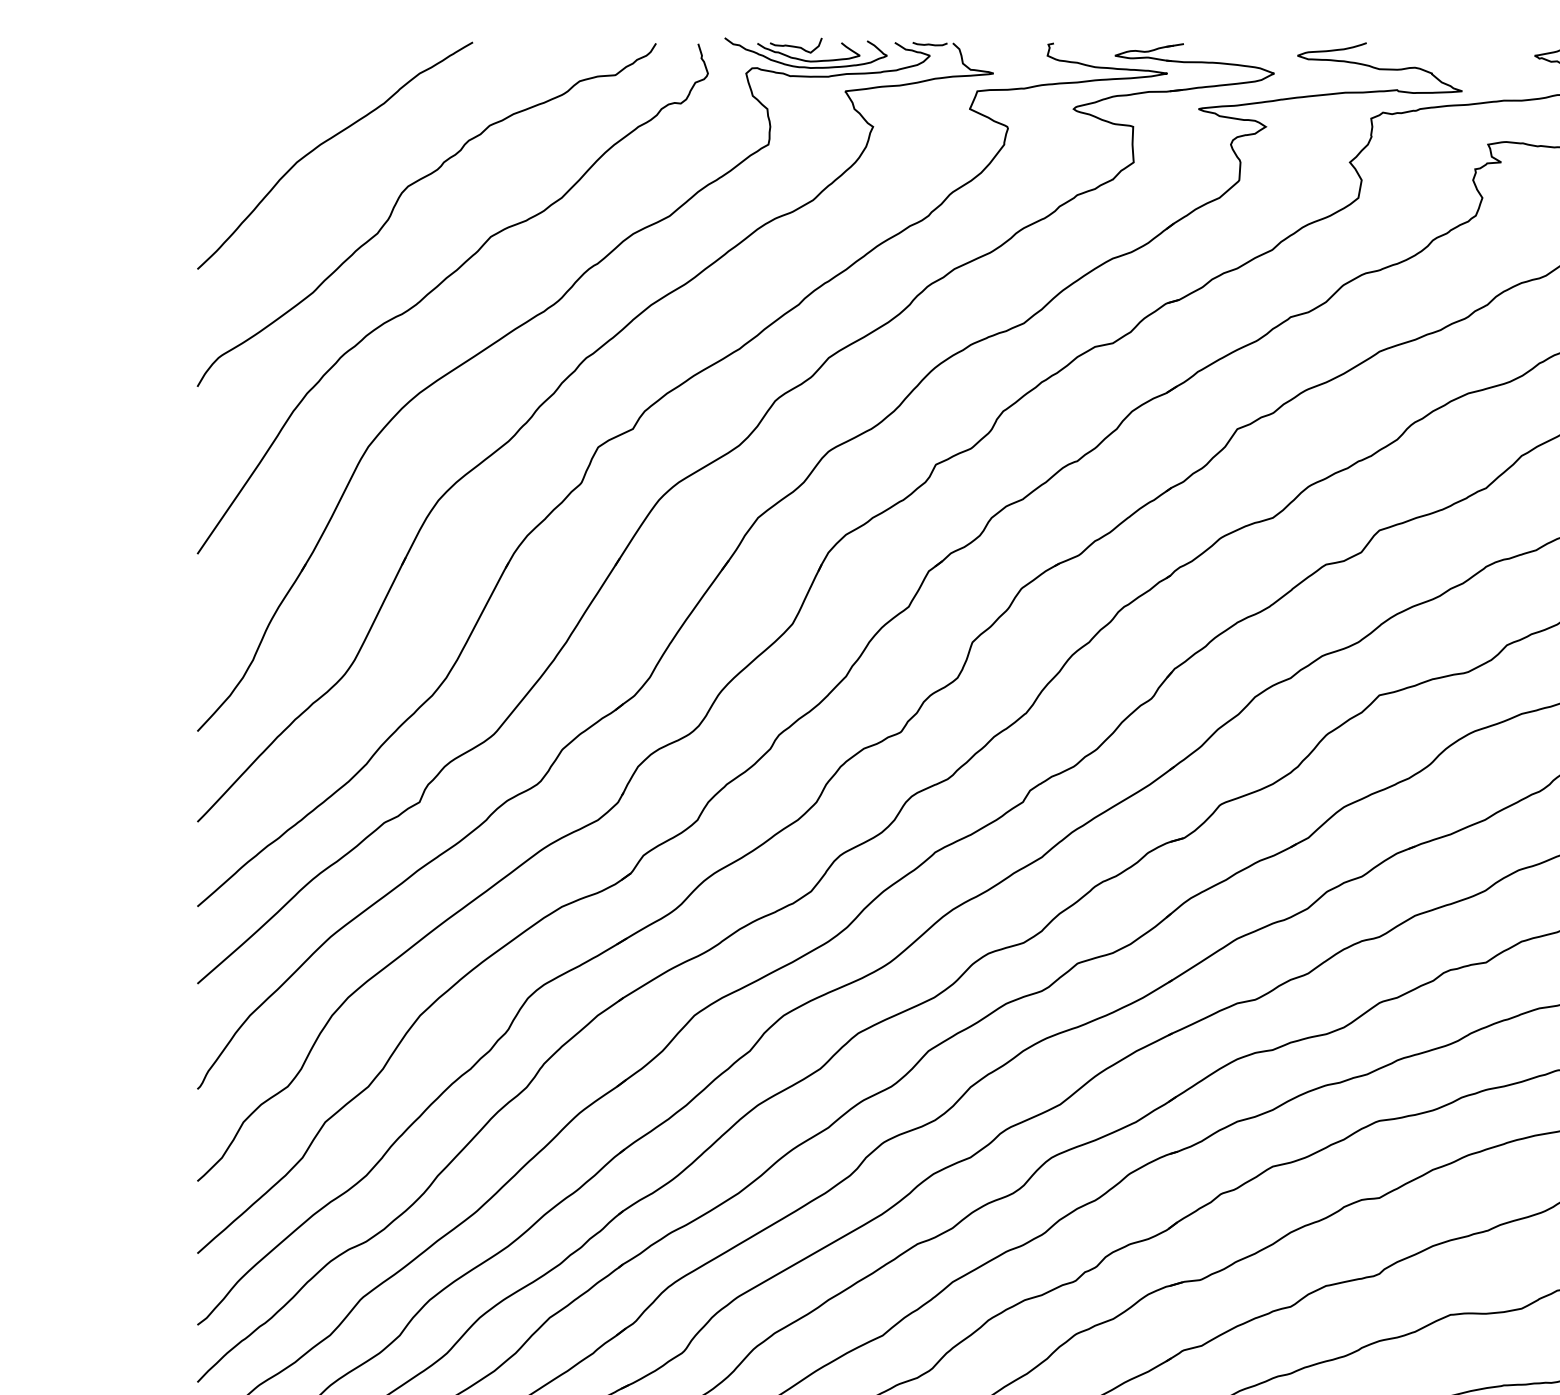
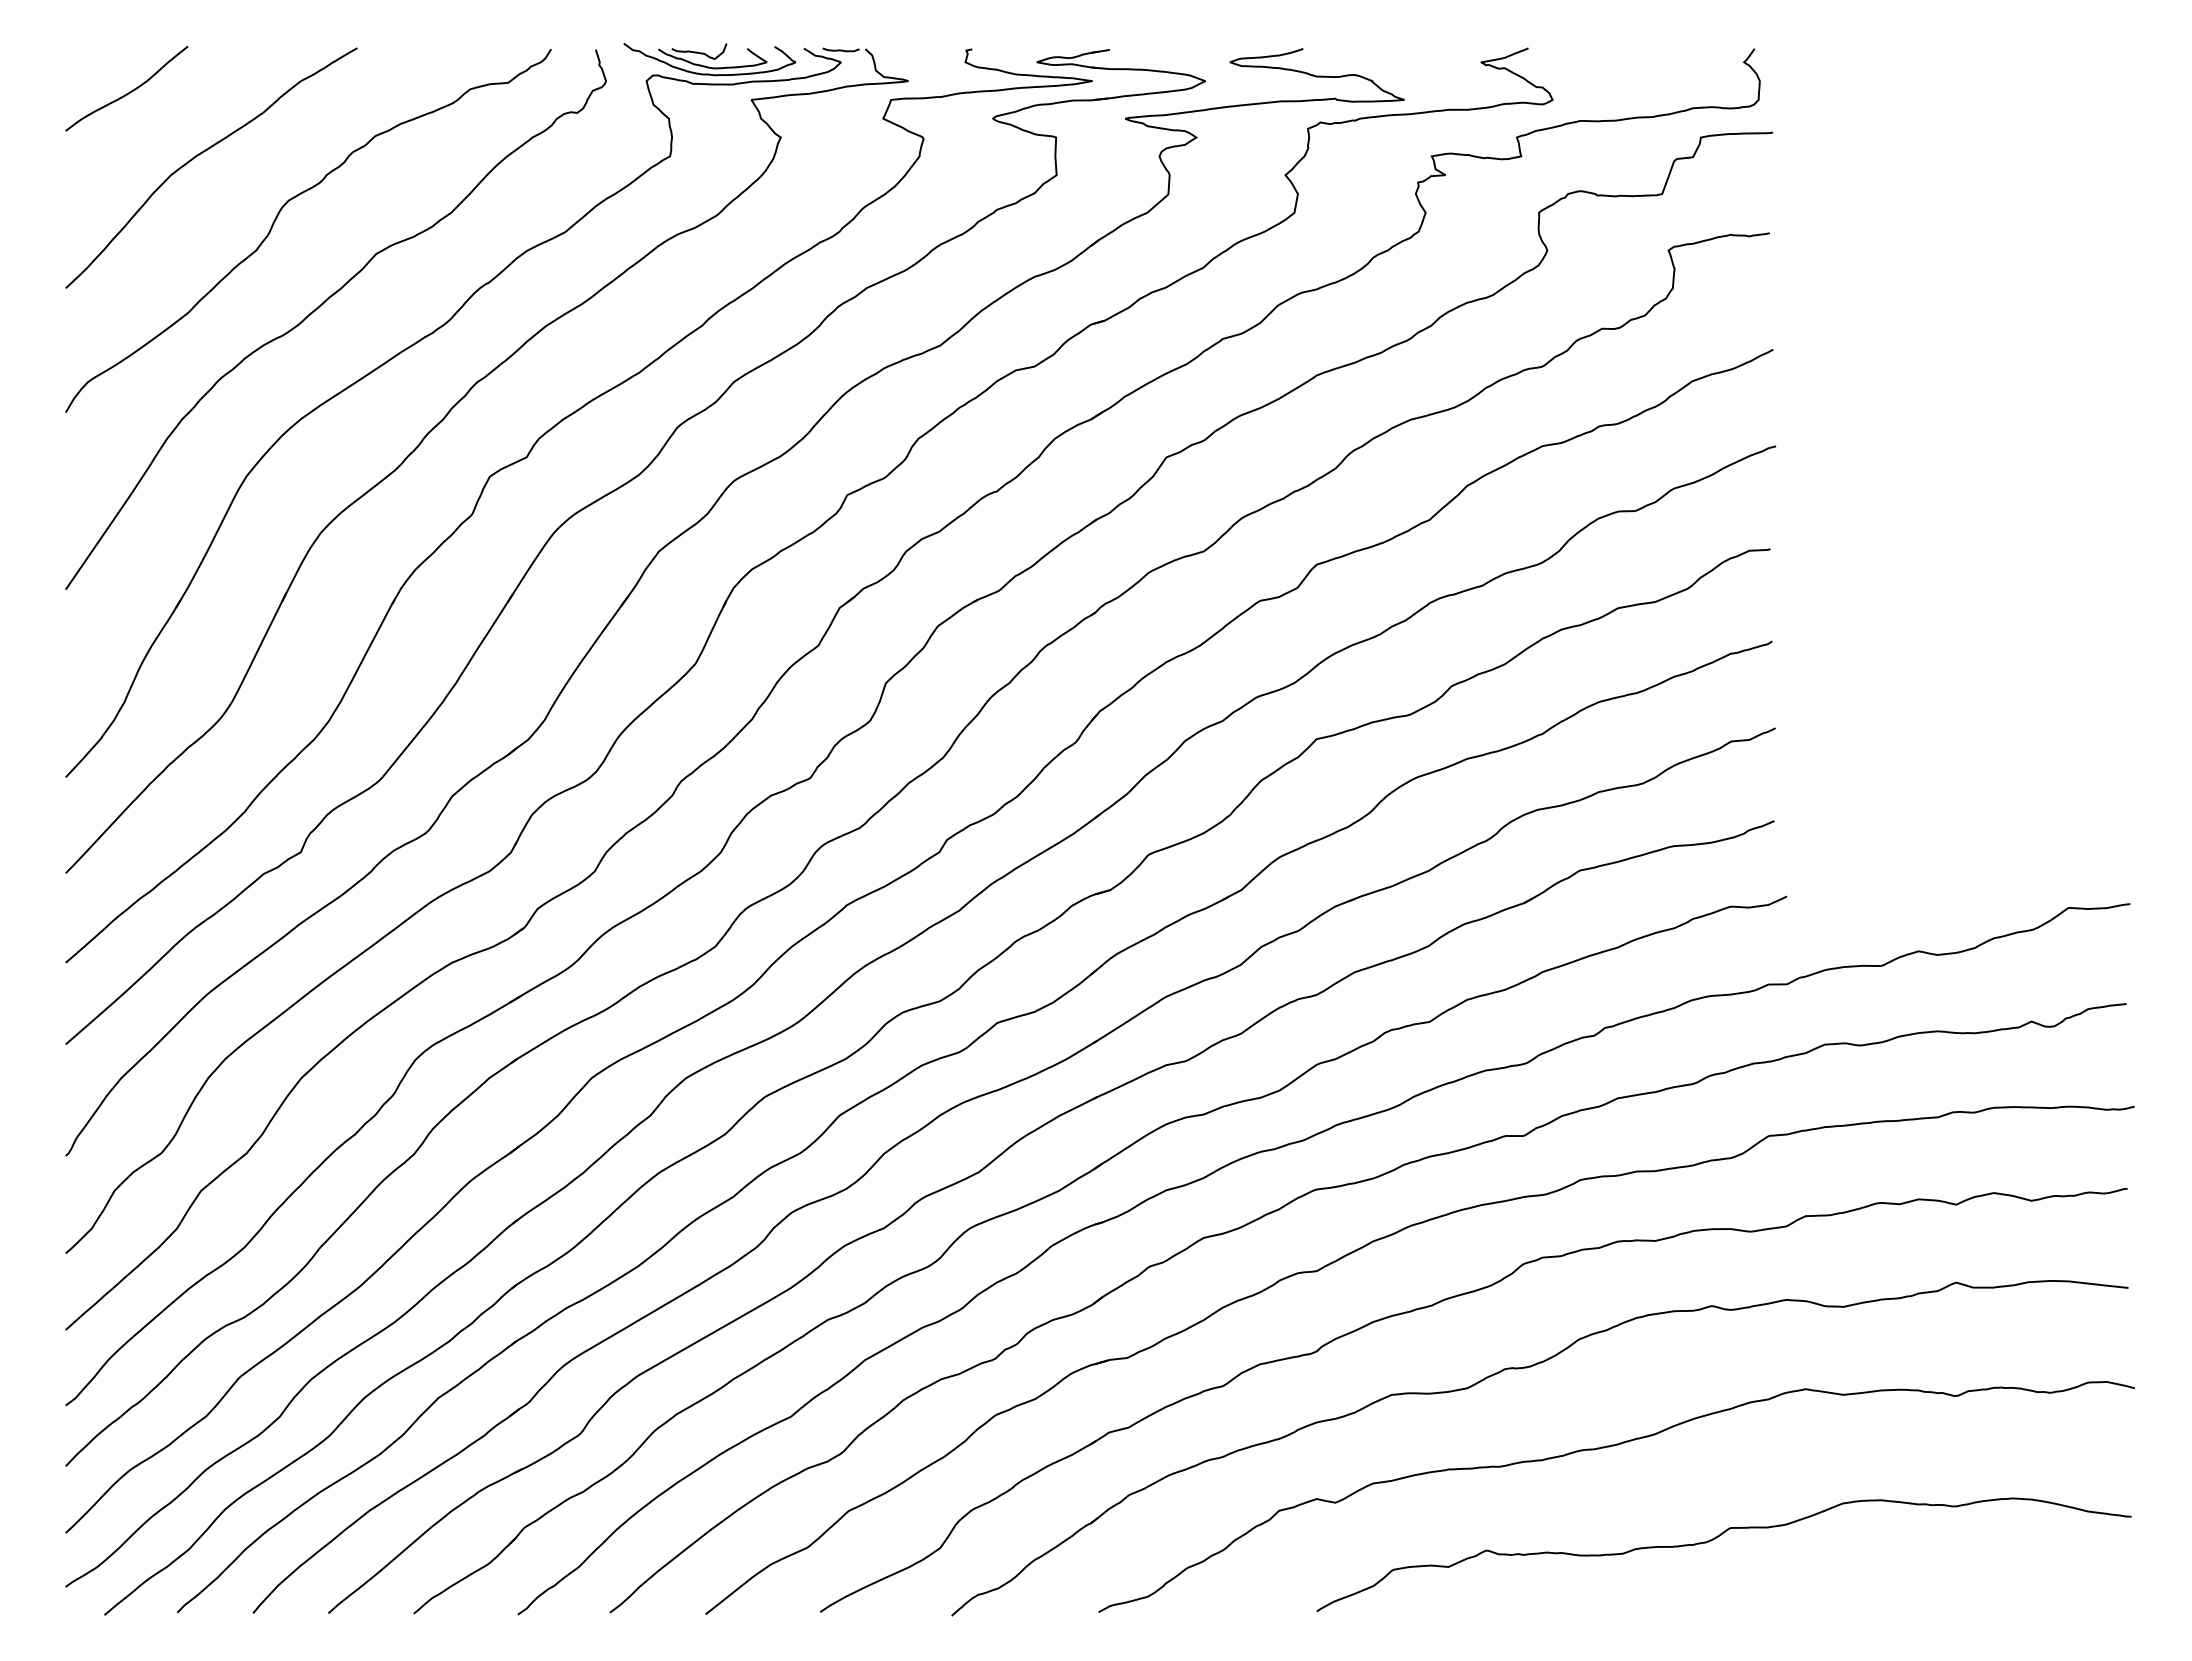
curve: (257, 83) -> (129, 91), added

